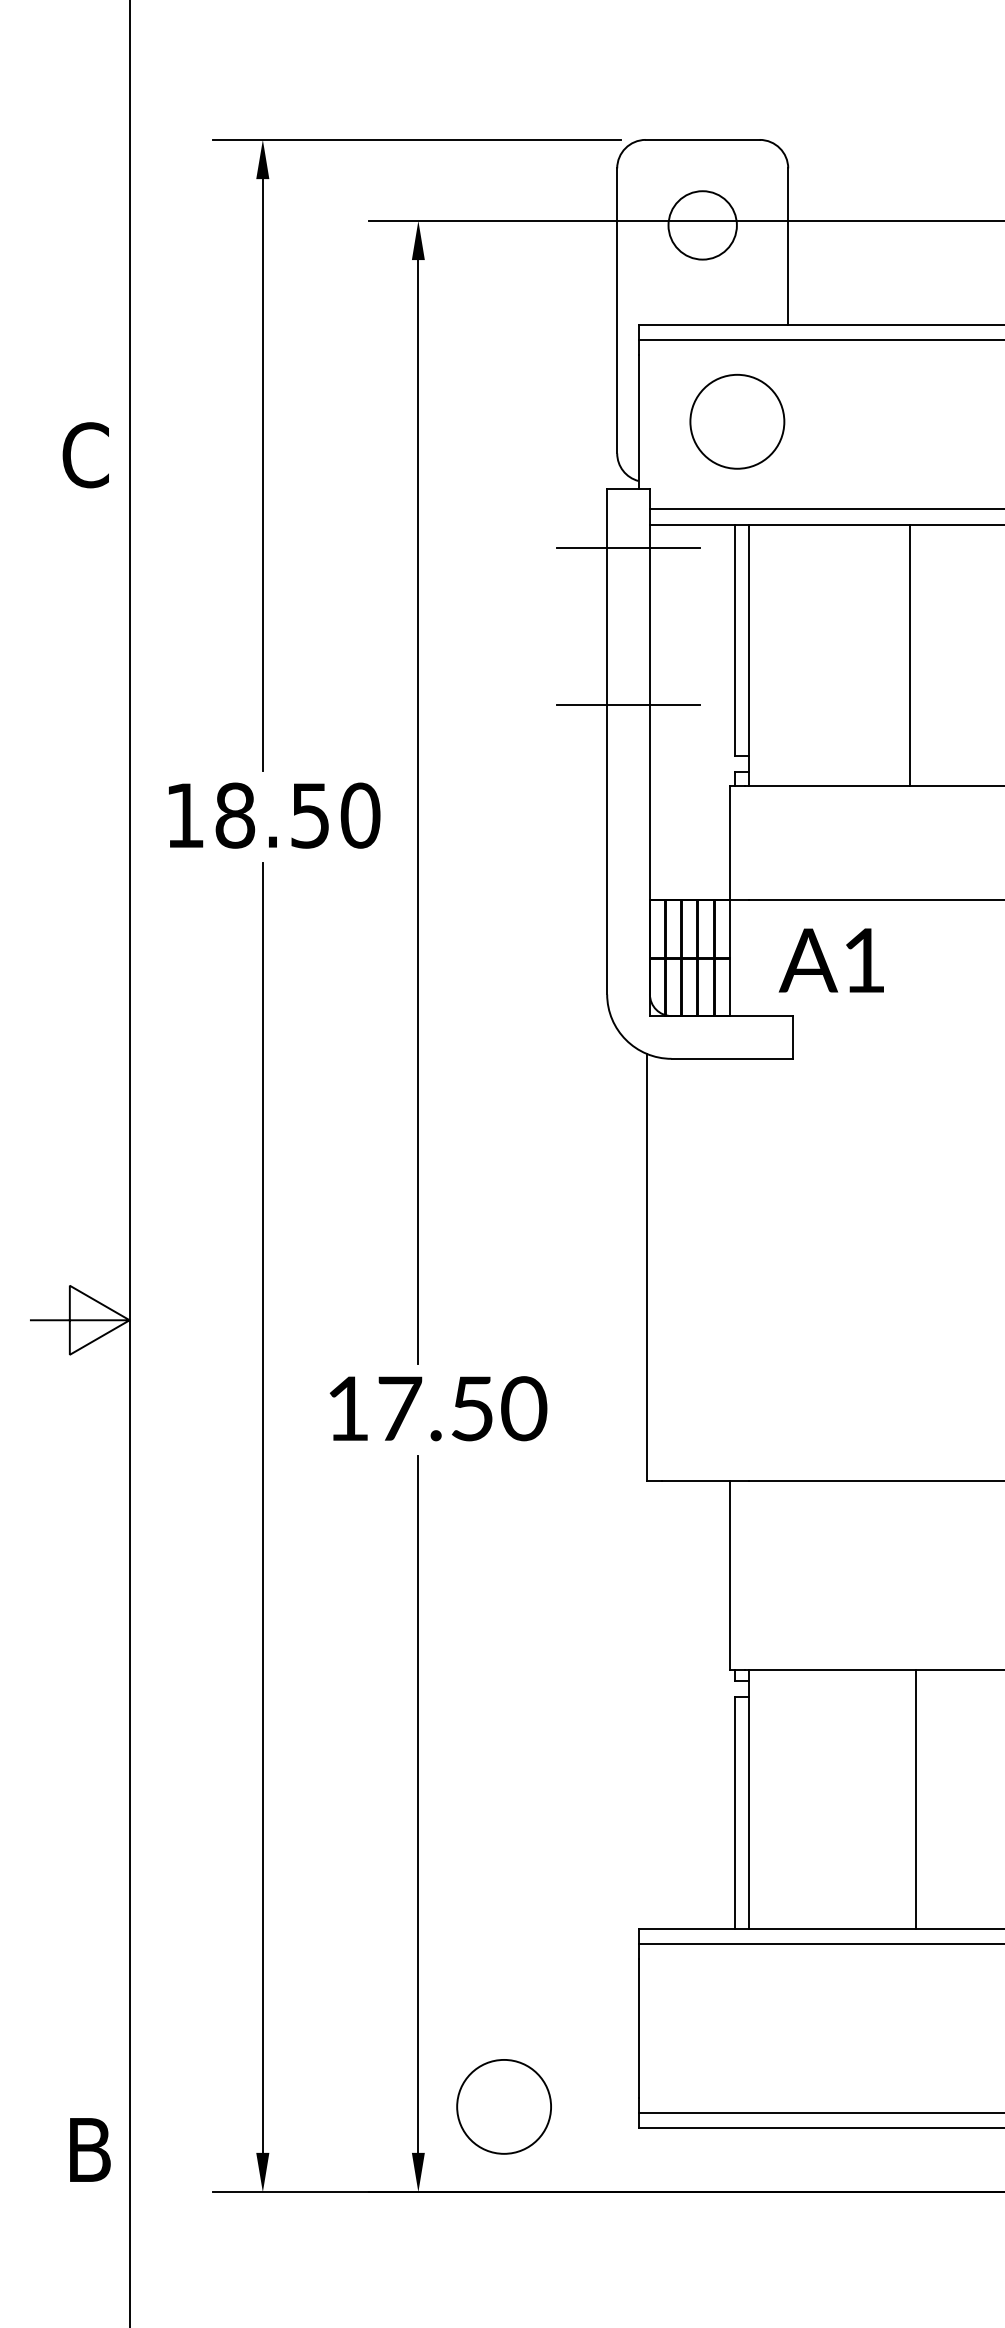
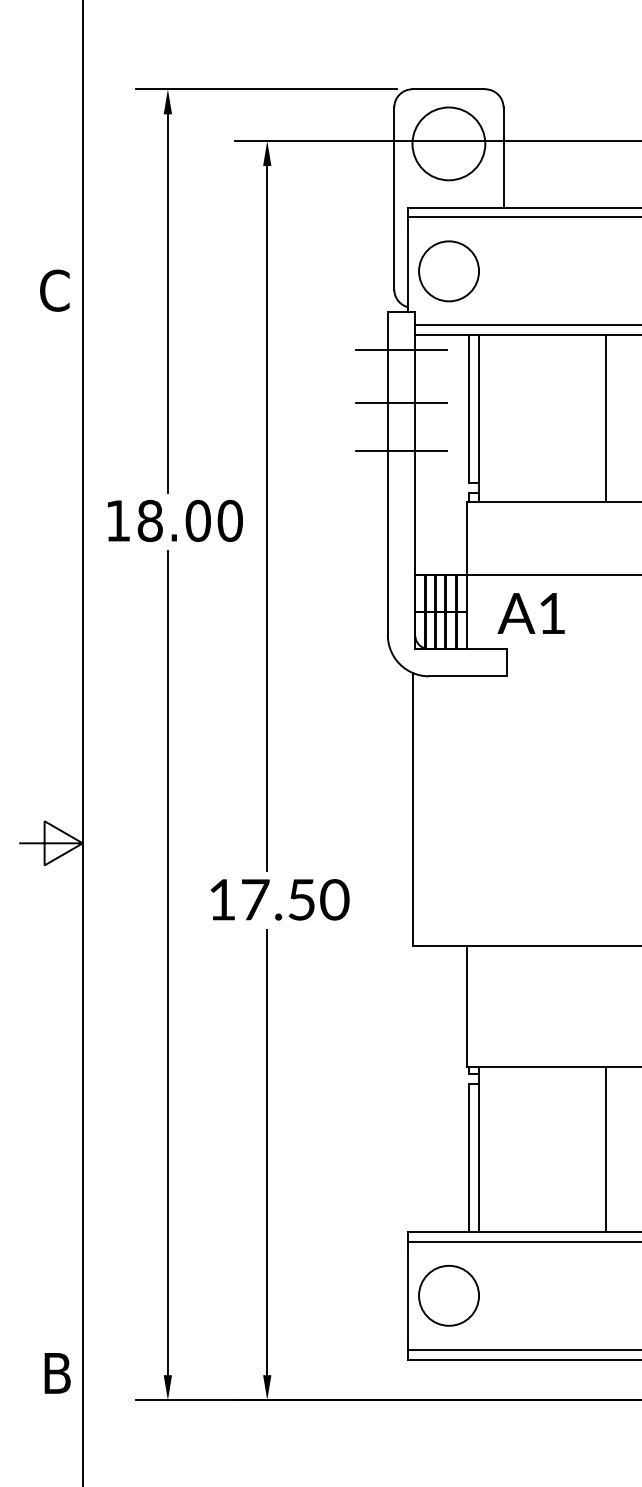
circle: (702, 224) -> (448, 143), size x1.67
circle: (736, 422) -> (448, 271), moved
line: (628, 631) -> (401, 403), added
line: (910, 655) -> (606, 418), moved
text: (309, 814) -> (197, 520), 18.50 -> 18.00
line: (916, 1799) -> (606, 1149), moved
circle: (503, 2106) -> (448, 1295), moved

